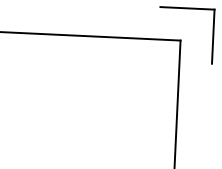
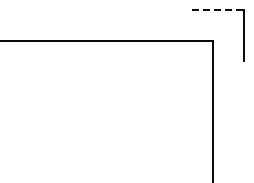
line: (187, 8) -> (217, 9), solid -> dashed

